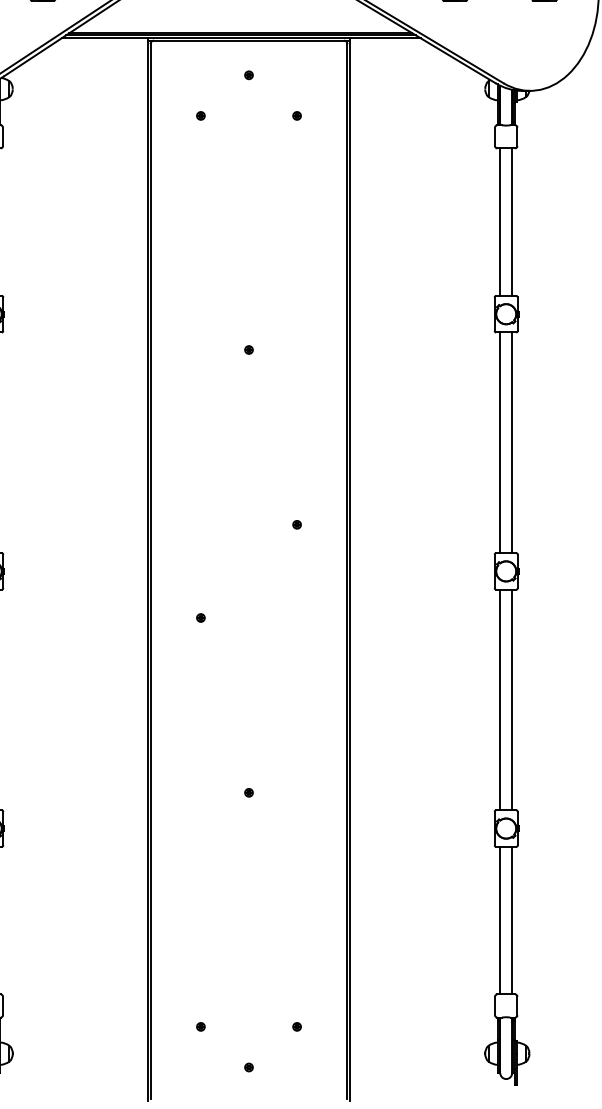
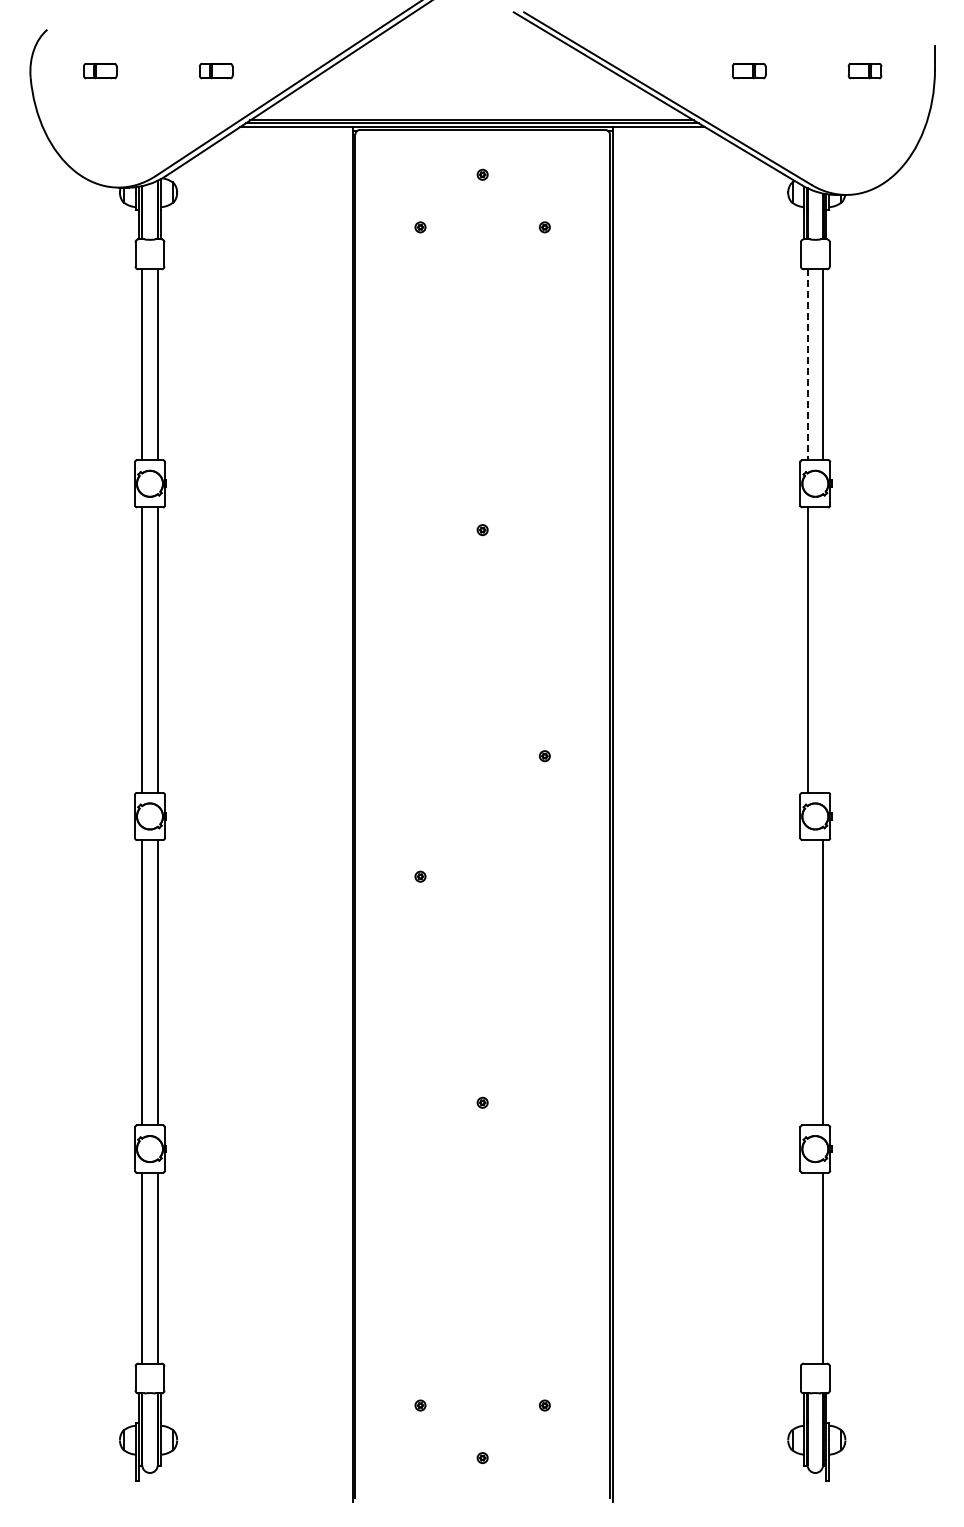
line: (500, 222) -> (807, 365), solid -> dashed
line: (512, 442) -> (823, 649), removed
line: (500, 699) -> (807, 982), removed
line: (500, 920) -> (807, 1267), removed

